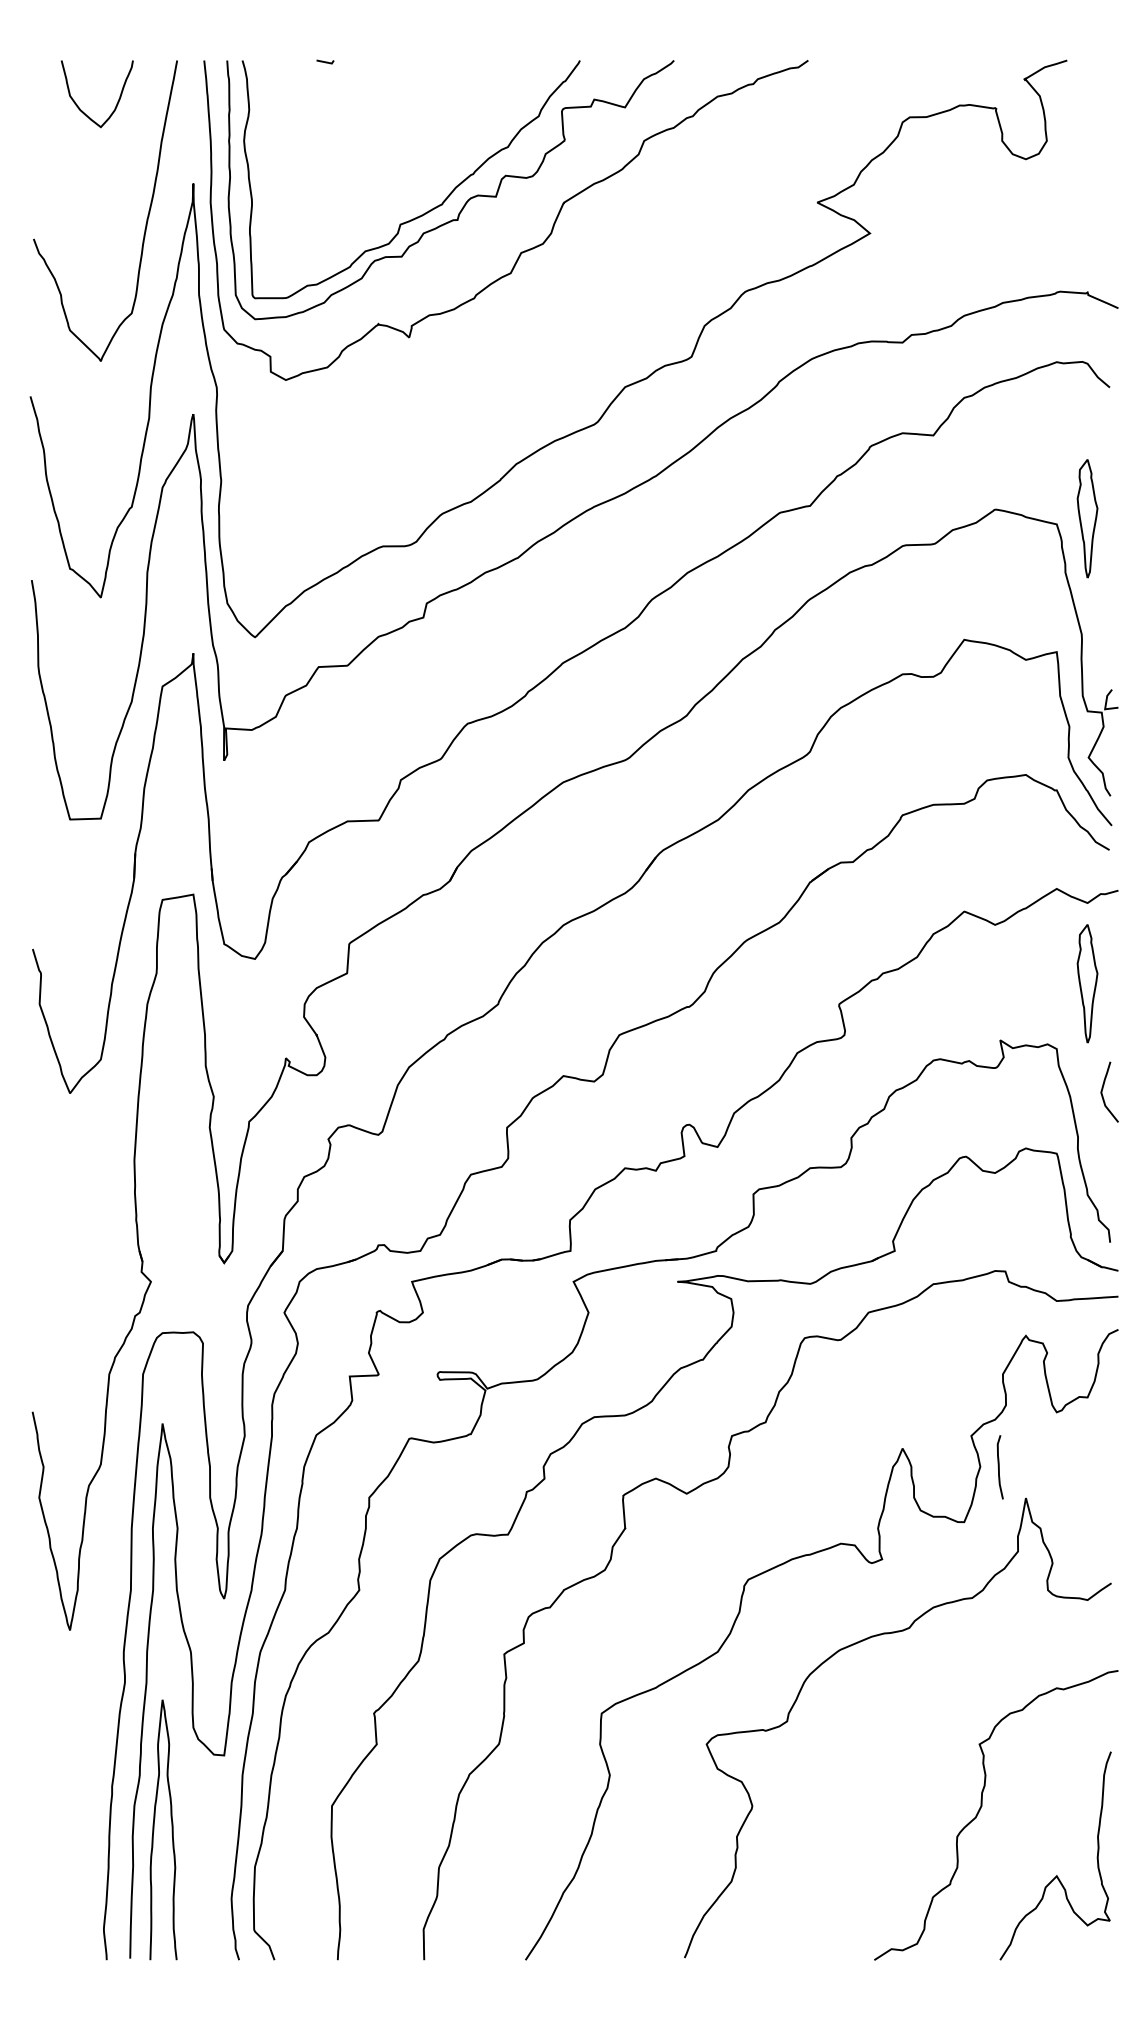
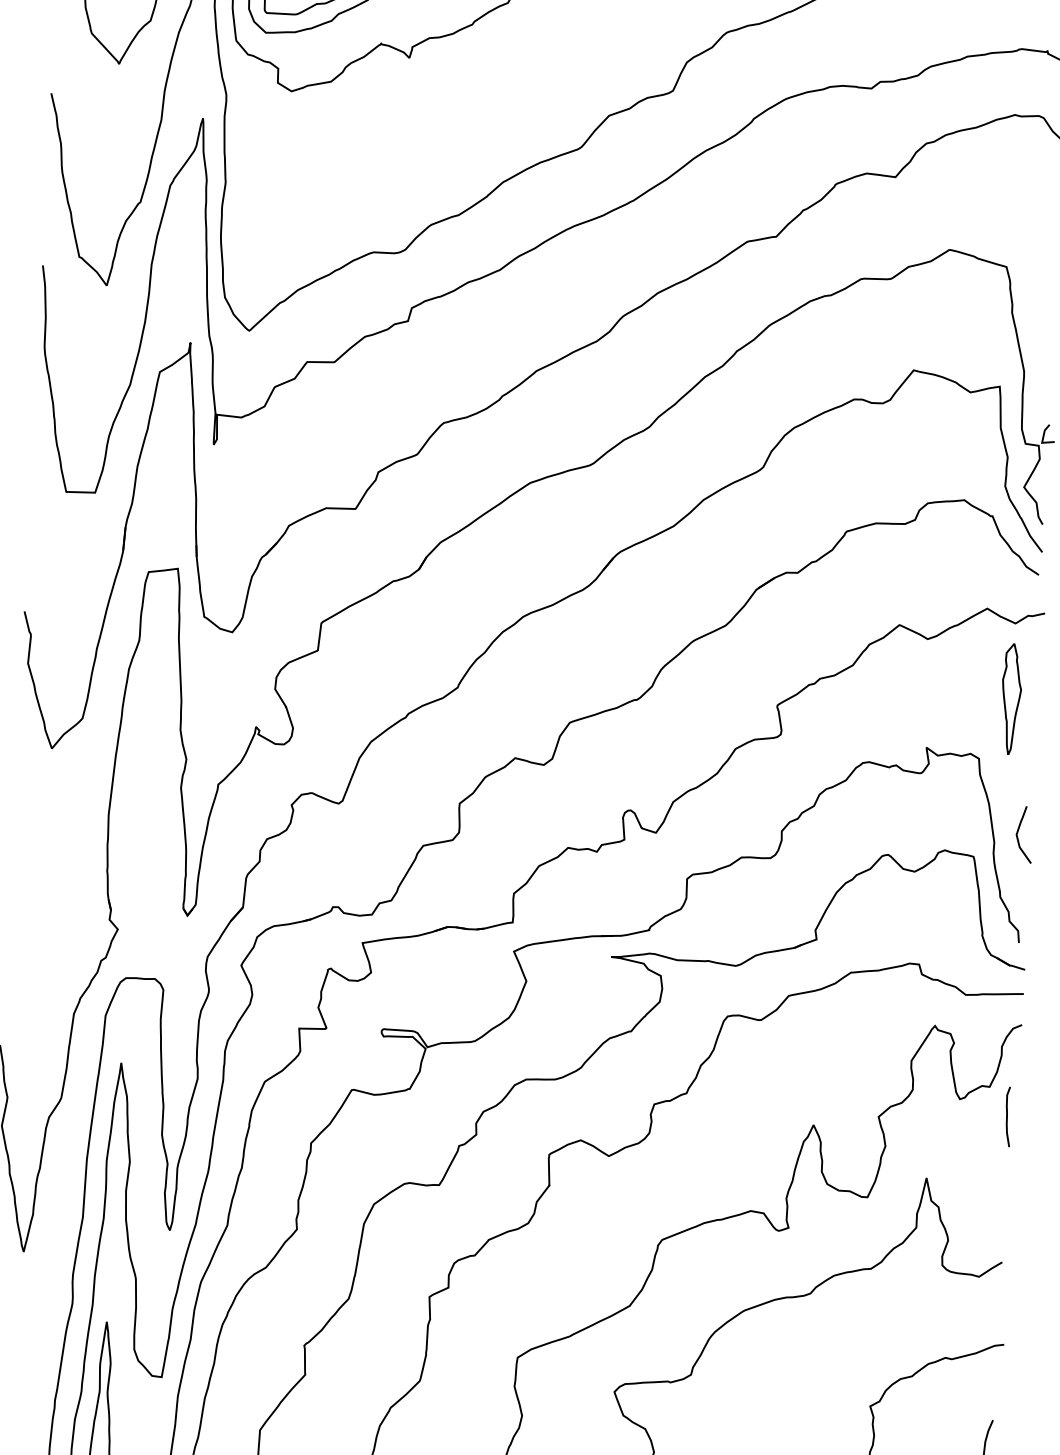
part: (1087, 518) -> (1035, 263), removed
curve: (1103, 1089) -> (1018, 831), moved
curve: (999, 1467) -> (1007, 1117), moved

